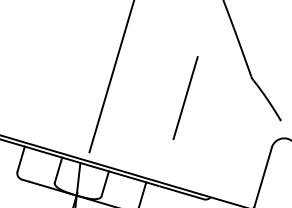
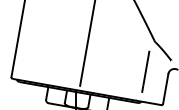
line: (185, 97) -> (145, 71), moved

